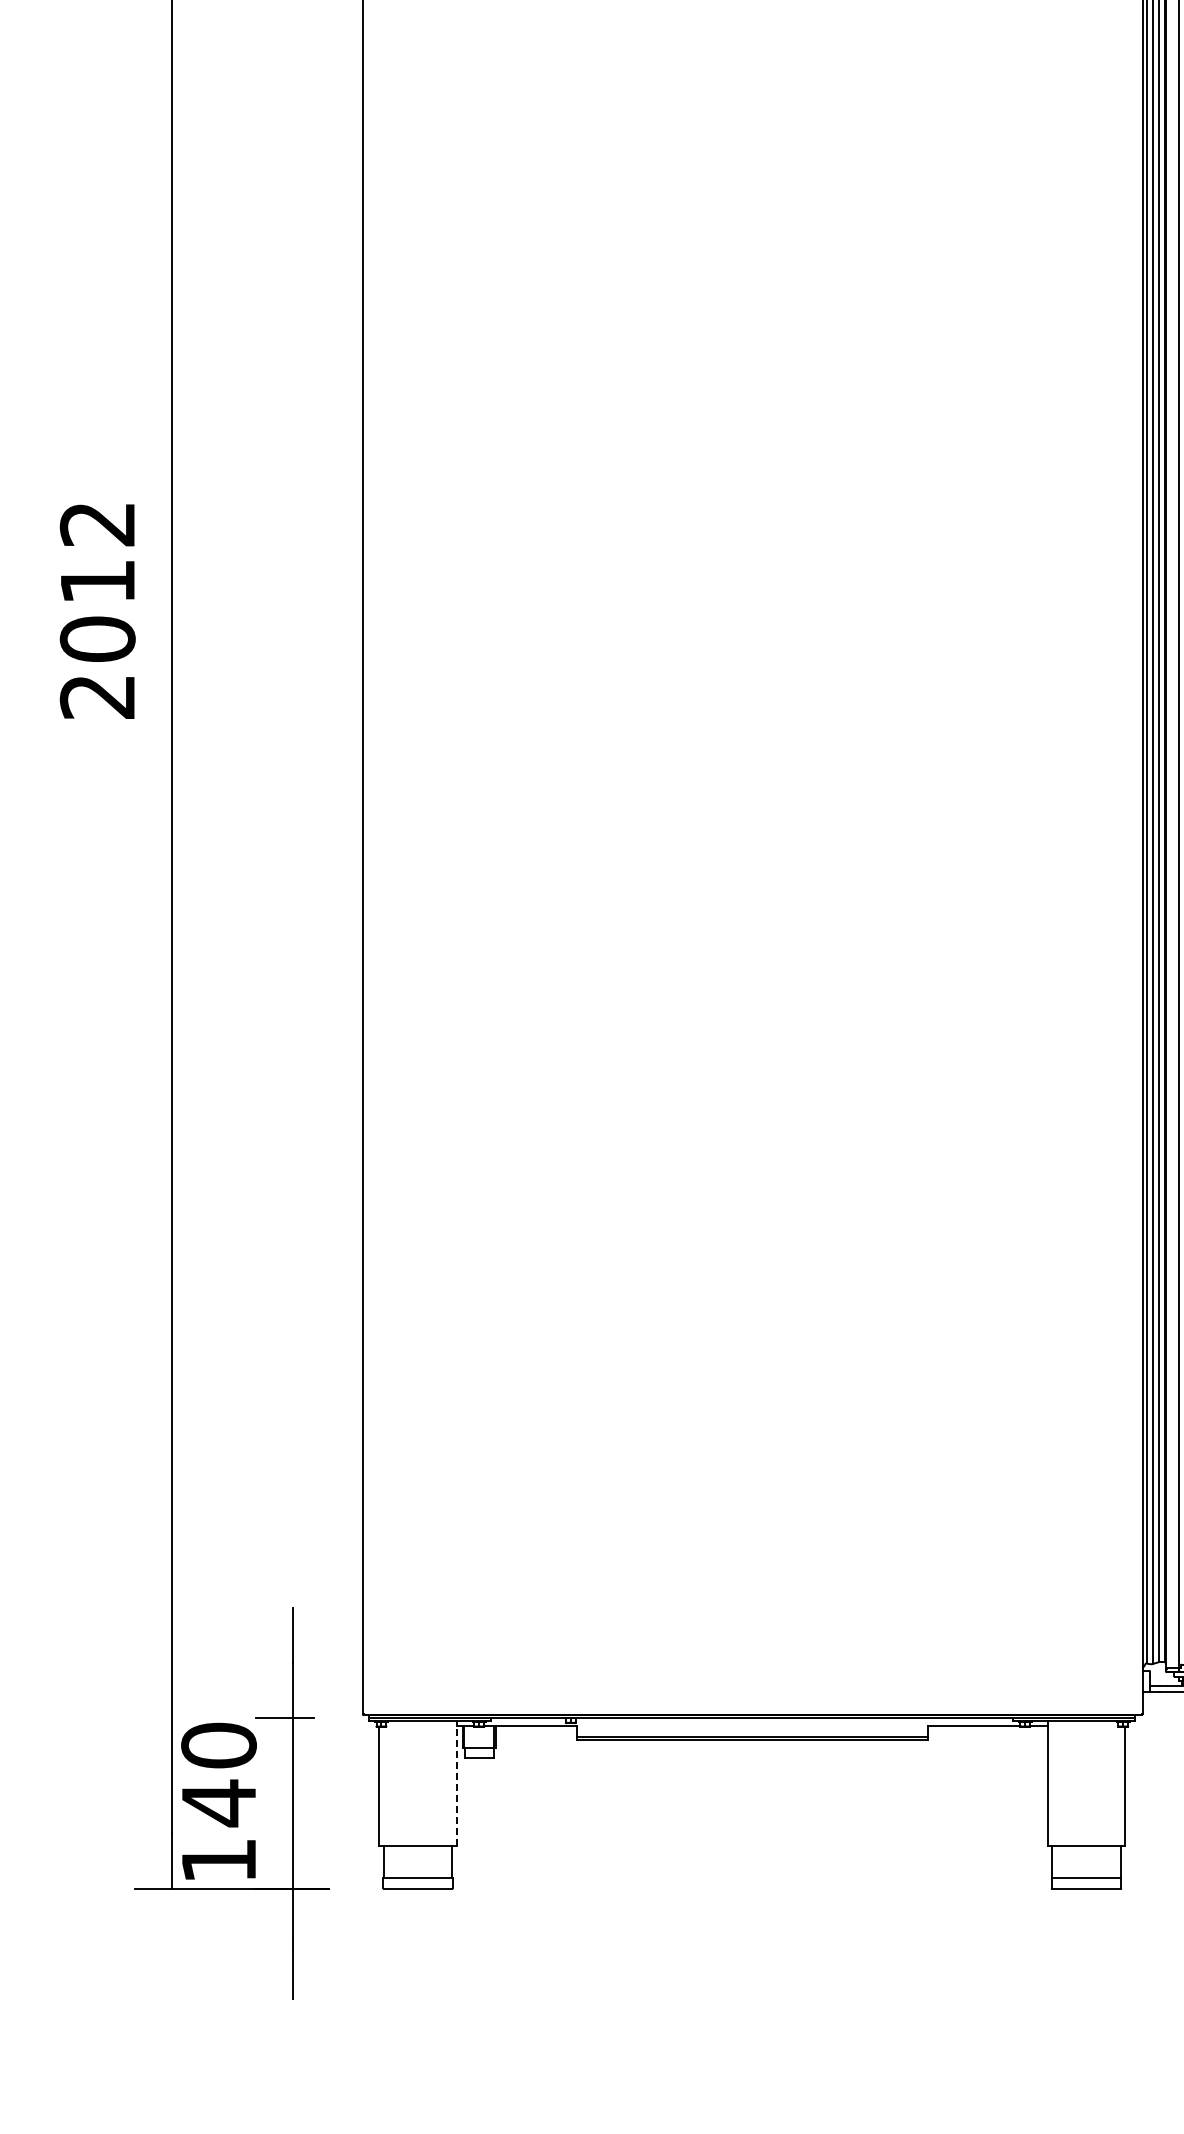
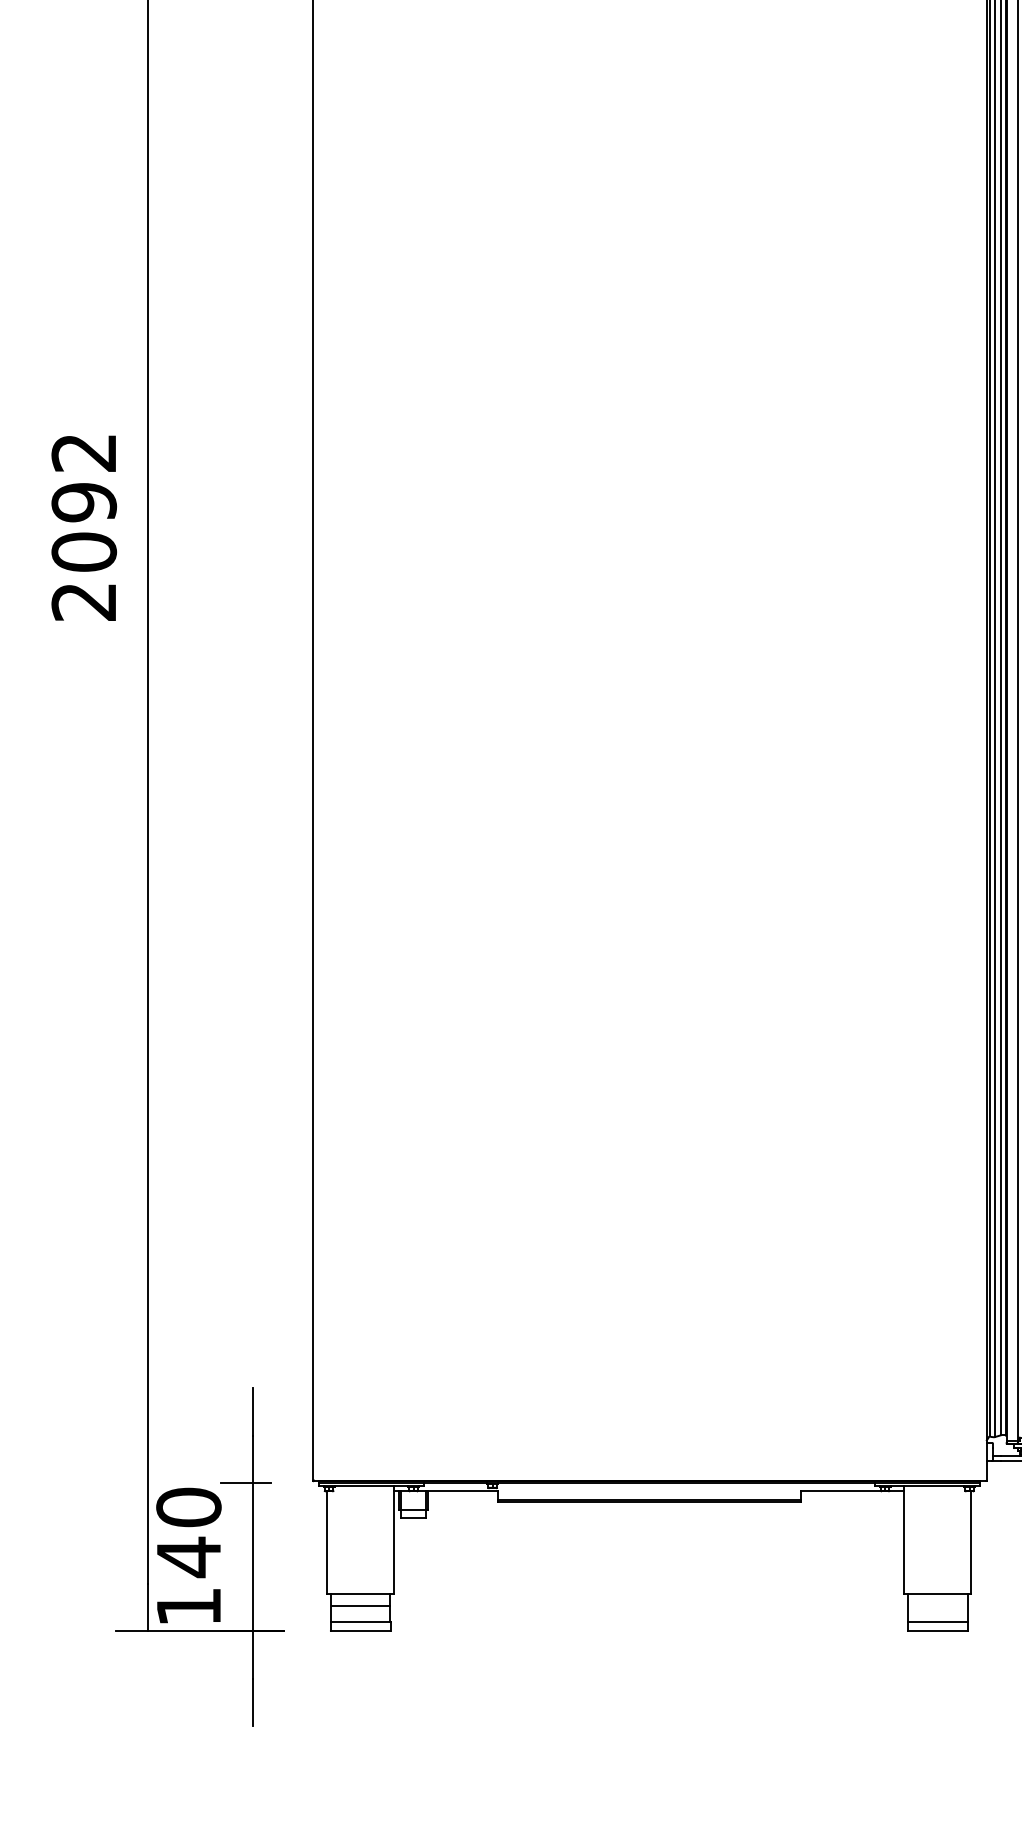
text: (97, 581) -> (83, 502), 2012 -> 2092
line: (456, 1783) -> (393, 1540), dashed -> solid
line: (417, 1859) -> (360, 1605), added

